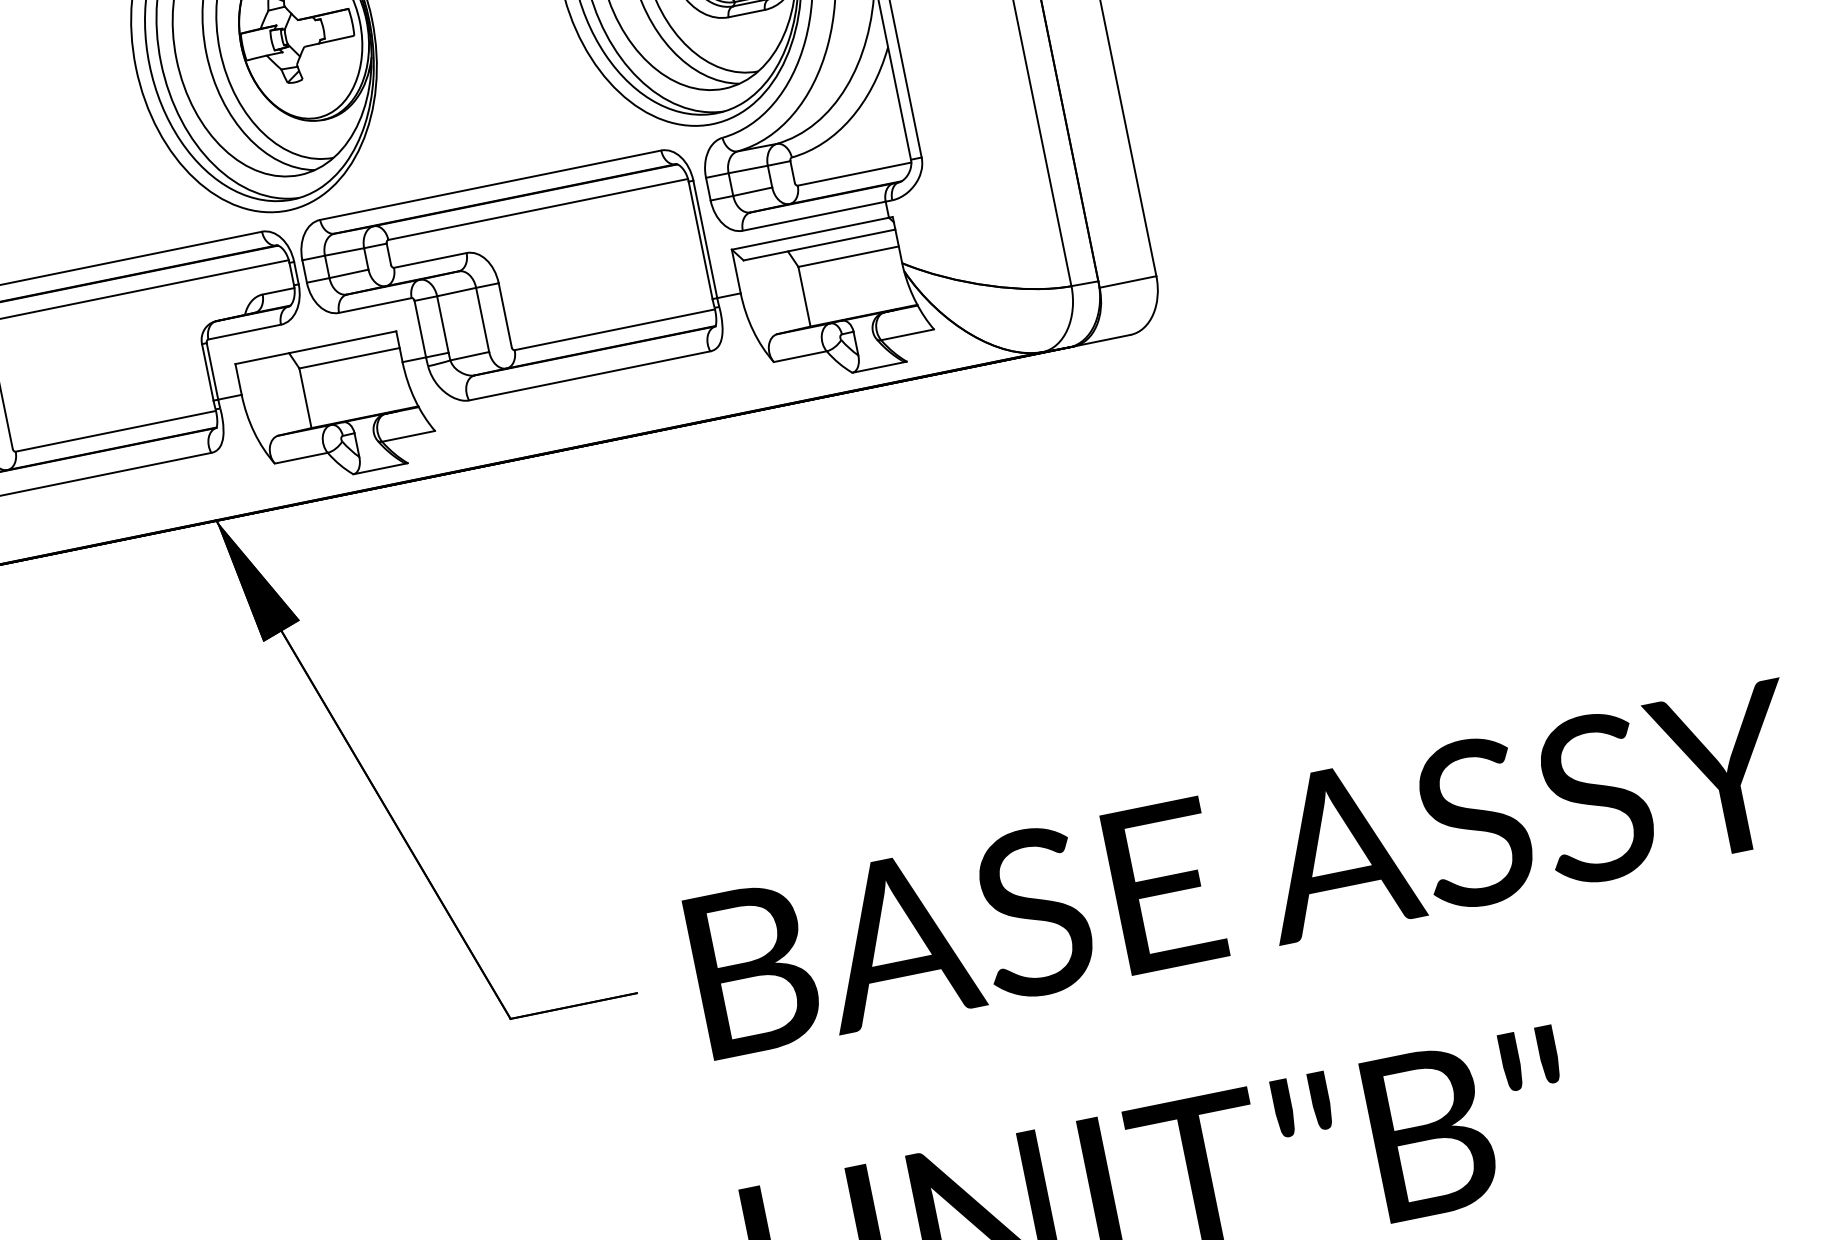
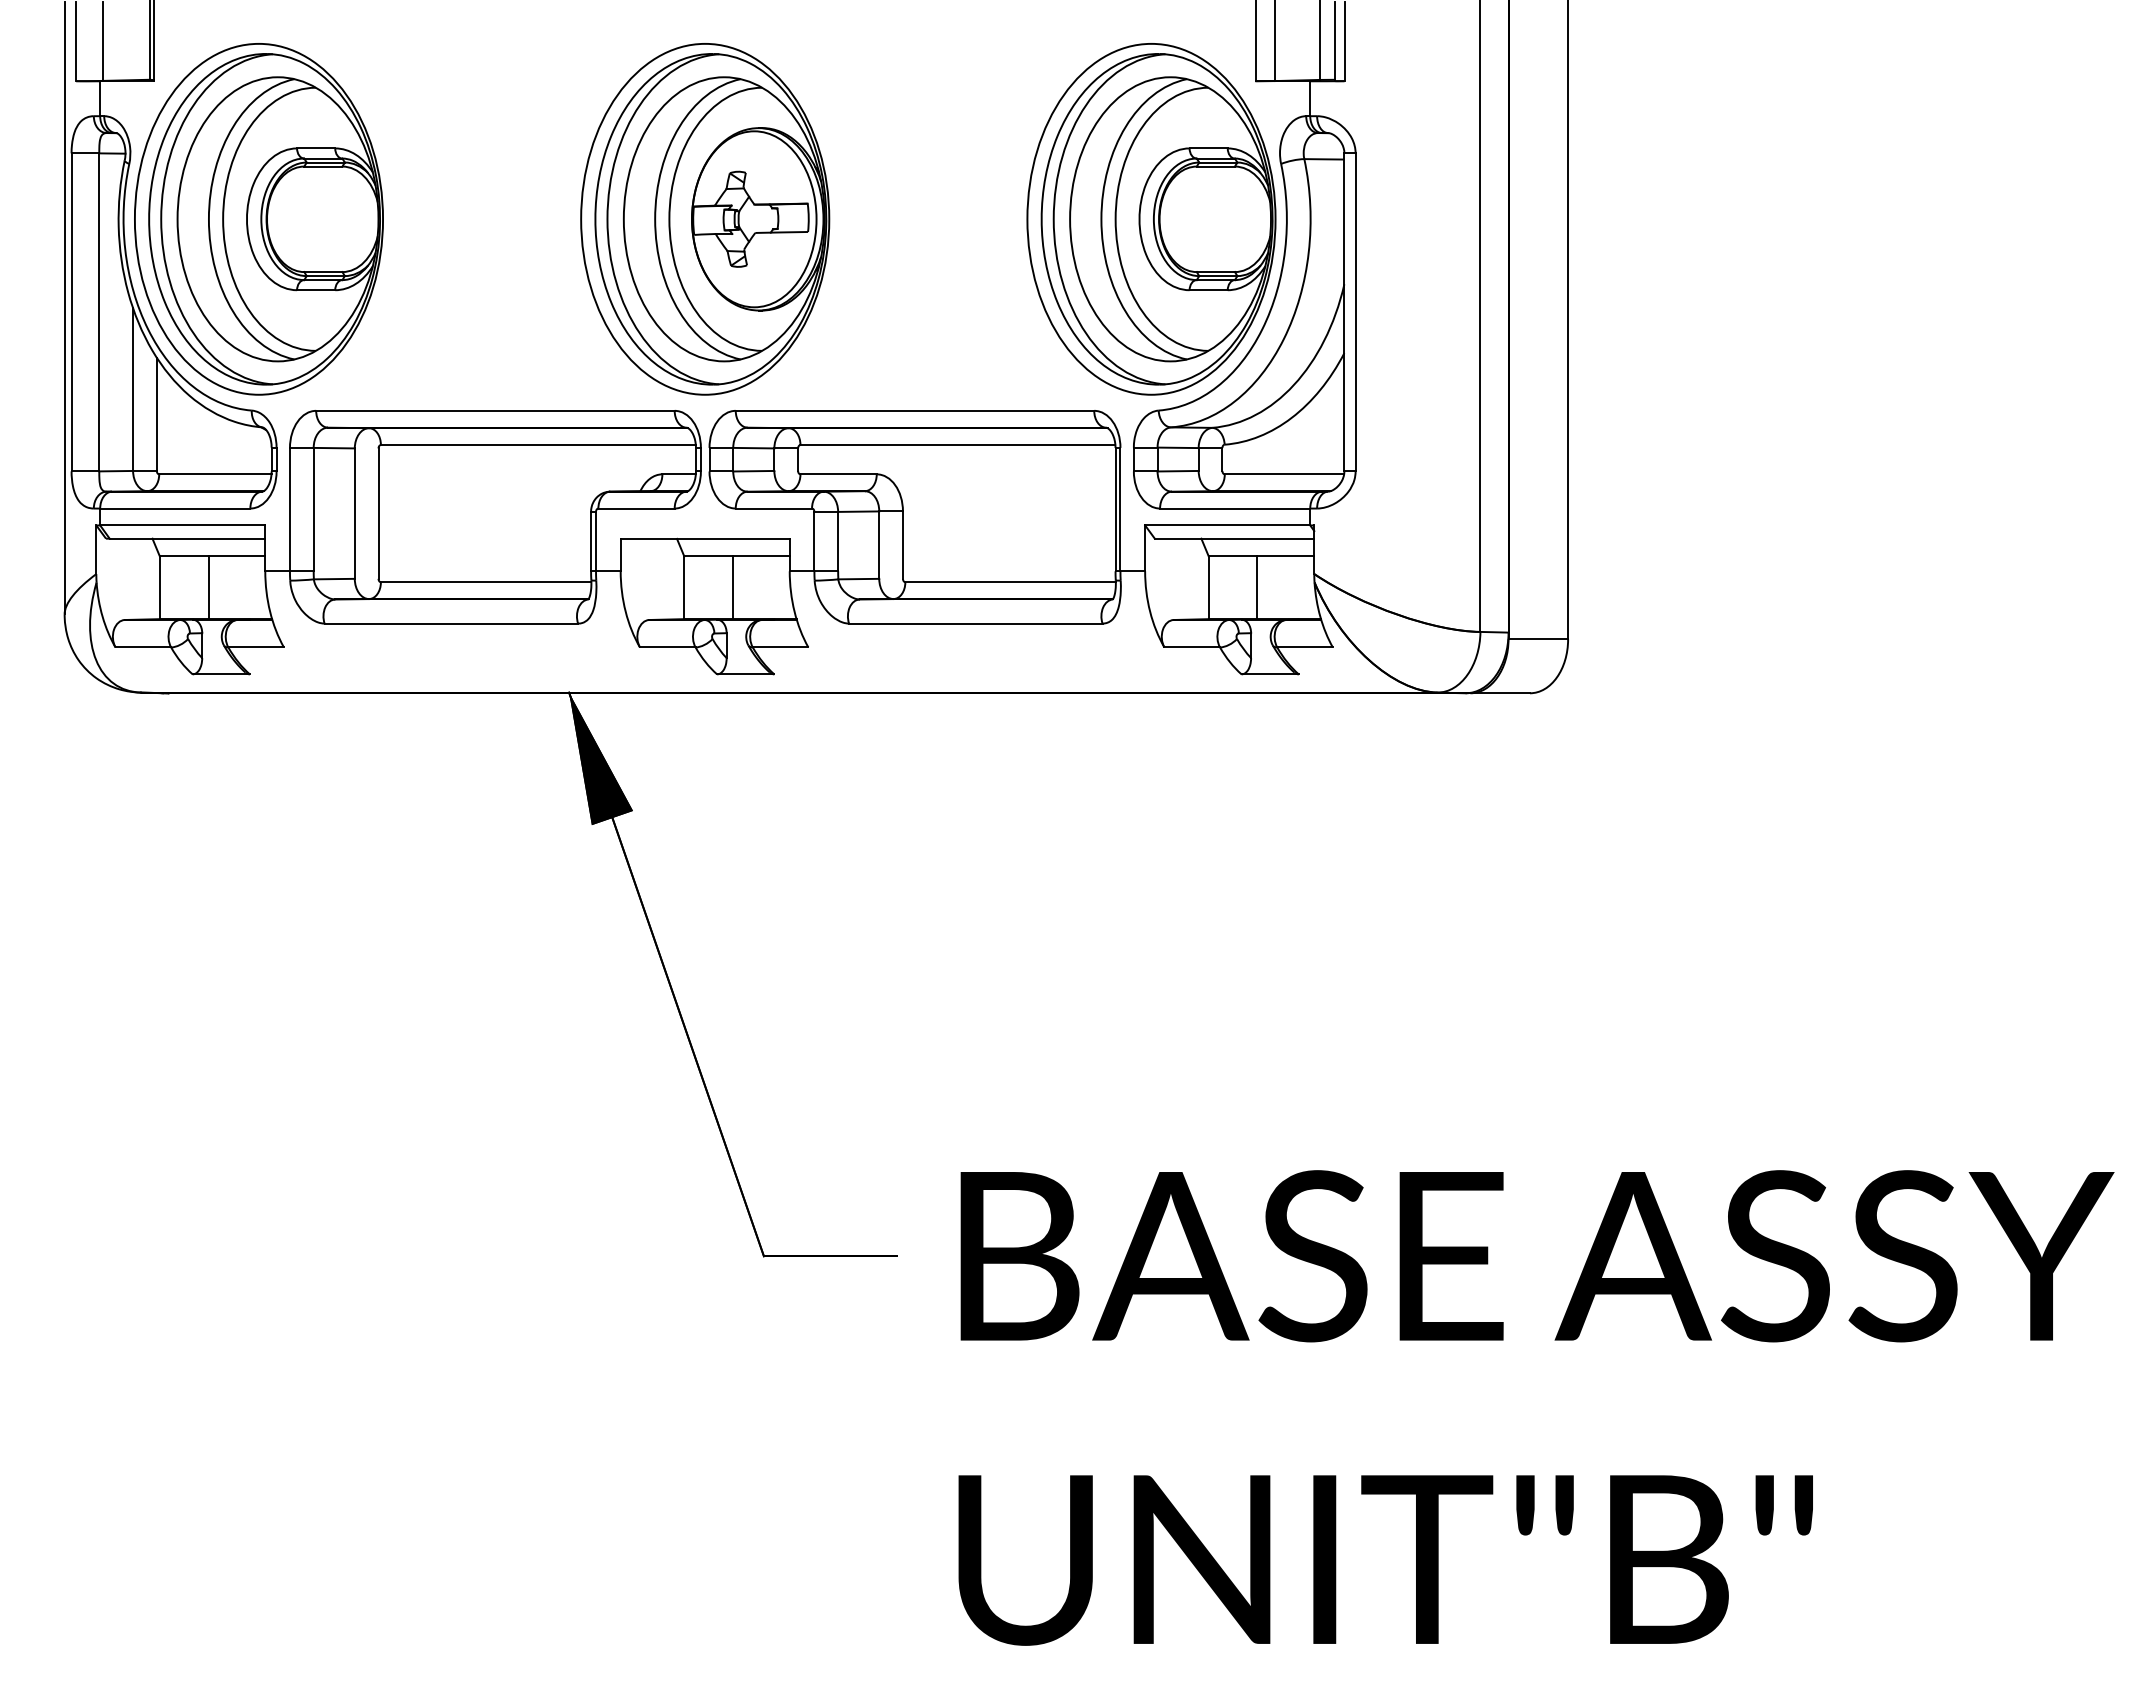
line: (850, 287) -> (1257, 587), added
line: (351, 388) -> (732, 587), added

